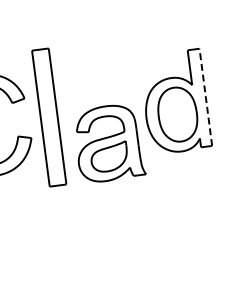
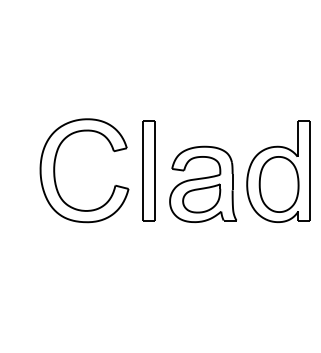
line: (205, 97) -> (309, 170), dashed -> solid
part: (48, 117) -> (148, 170), size x0.71
part: (108, 142) -> (202, 183), moved

